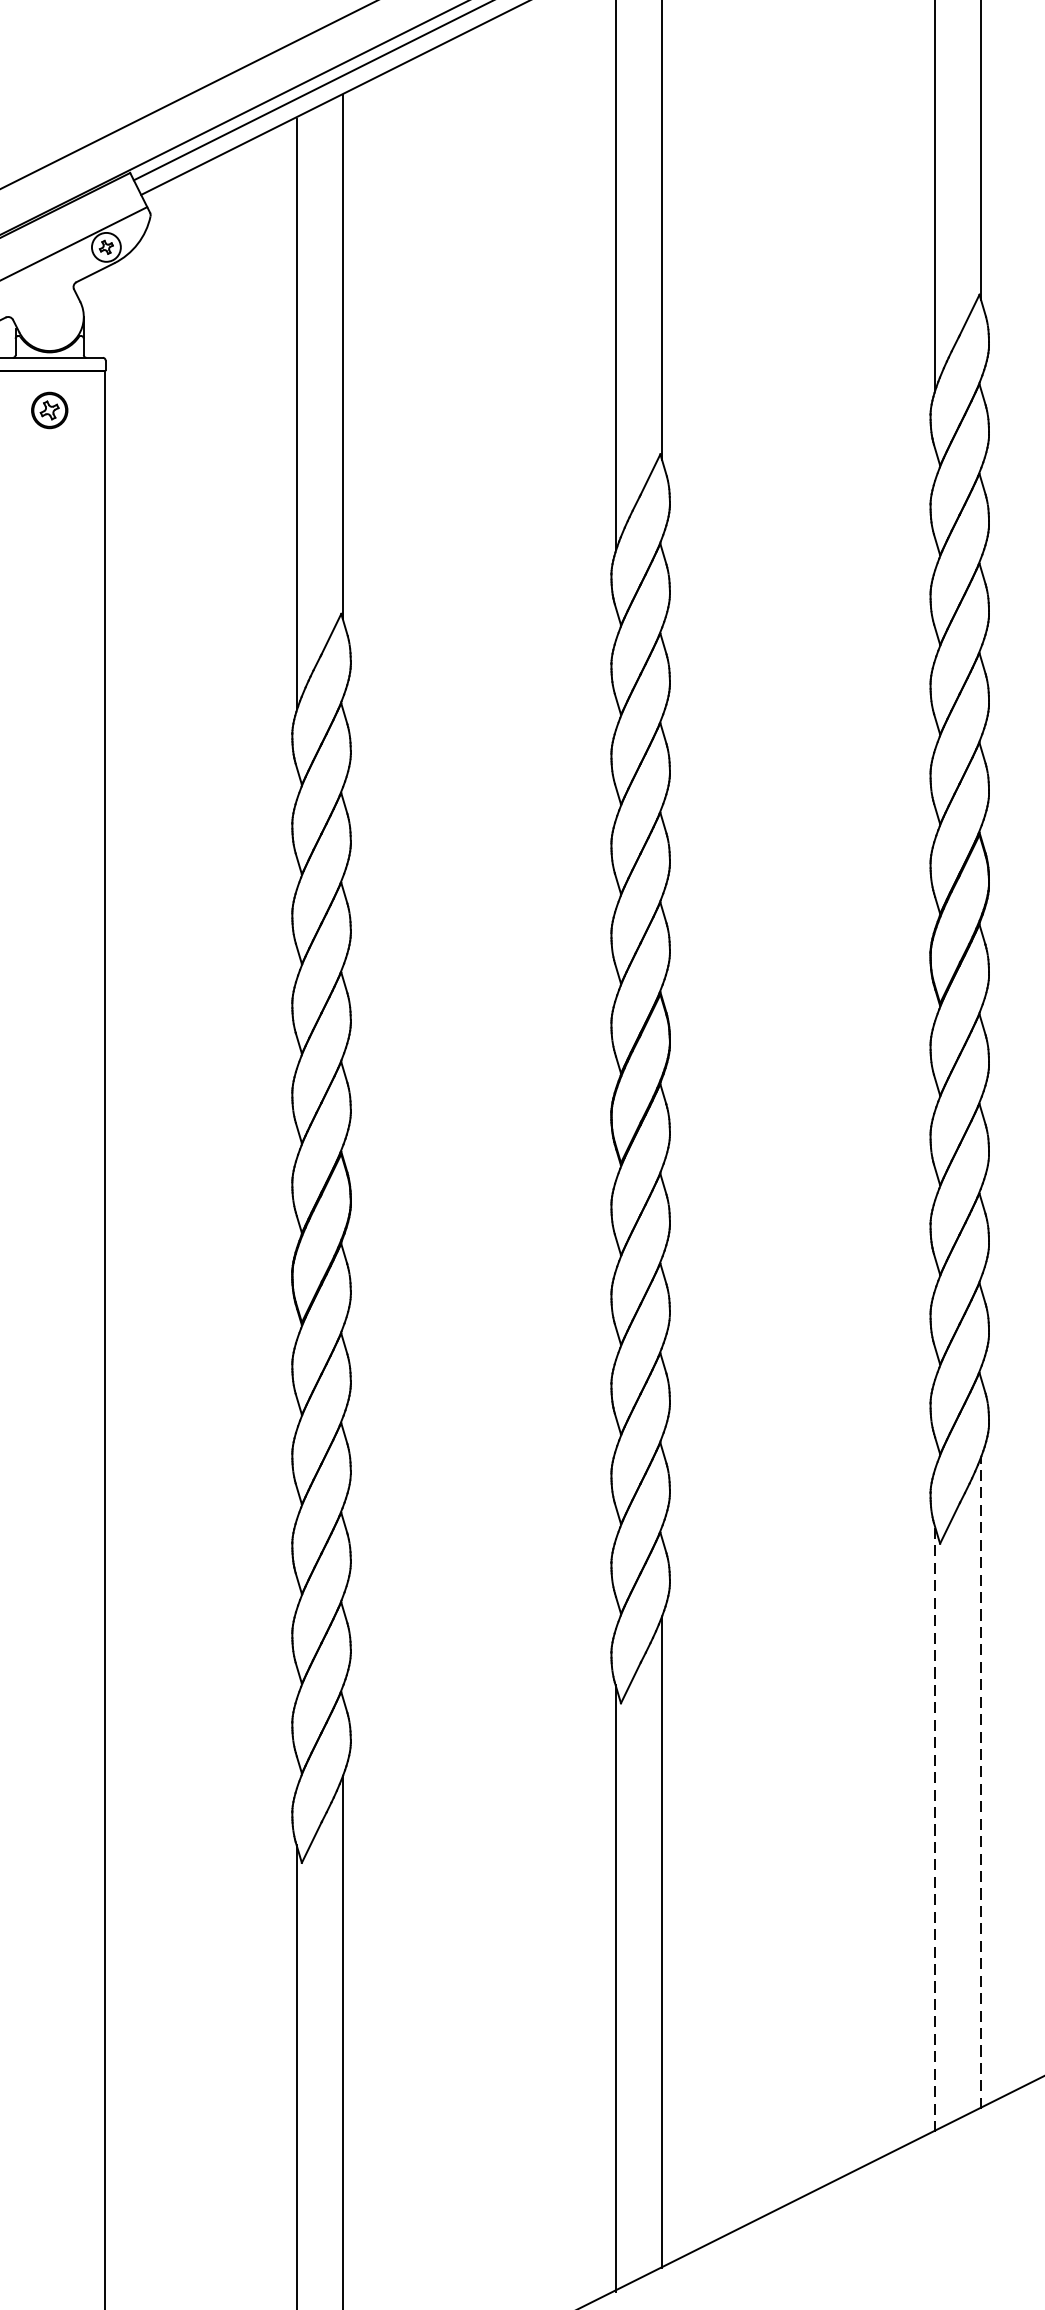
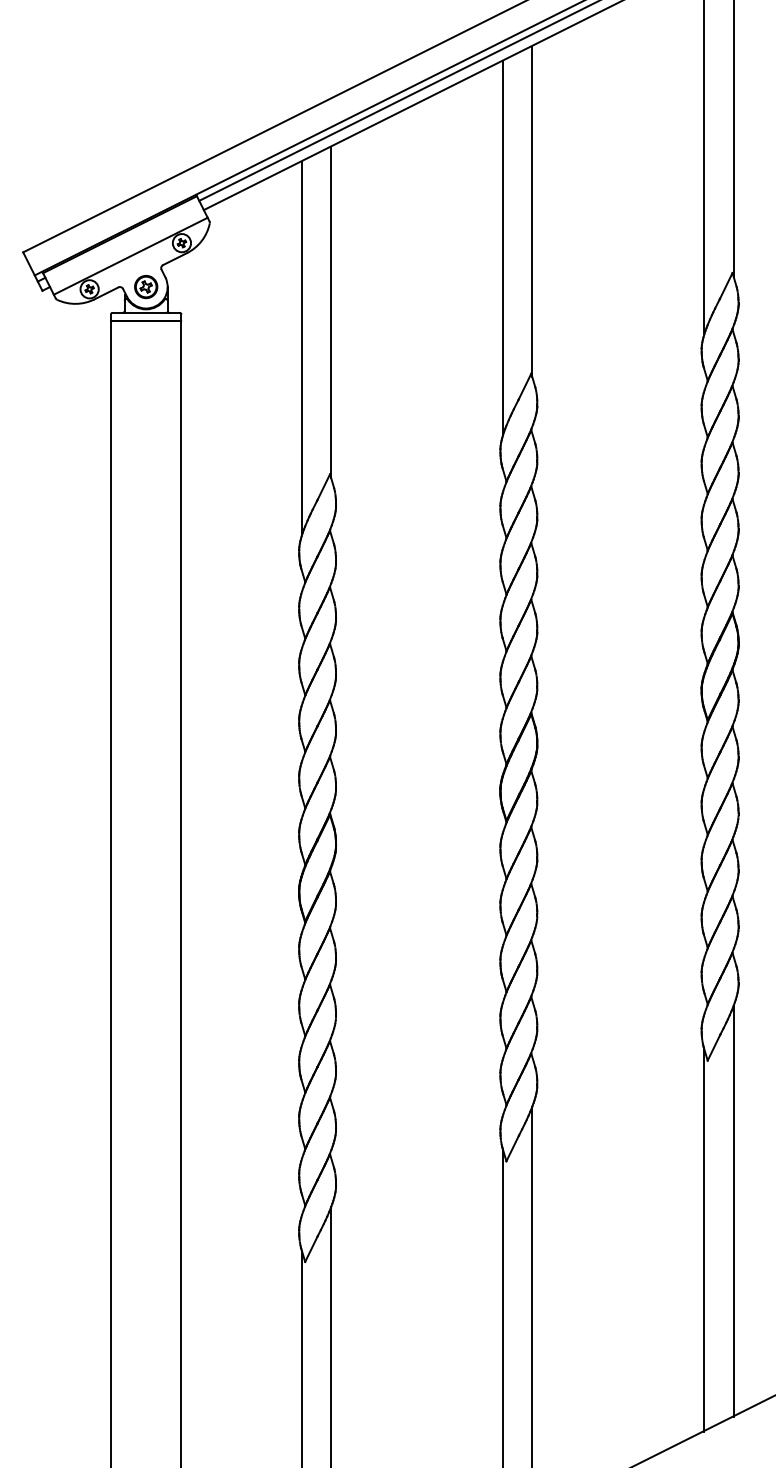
part: (50, 411) -> (146, 287), moved
line: (981, 1782) -> (733, 1211), dashed -> solid
line: (935, 1828) -> (704, 1240), dashed -> solid

